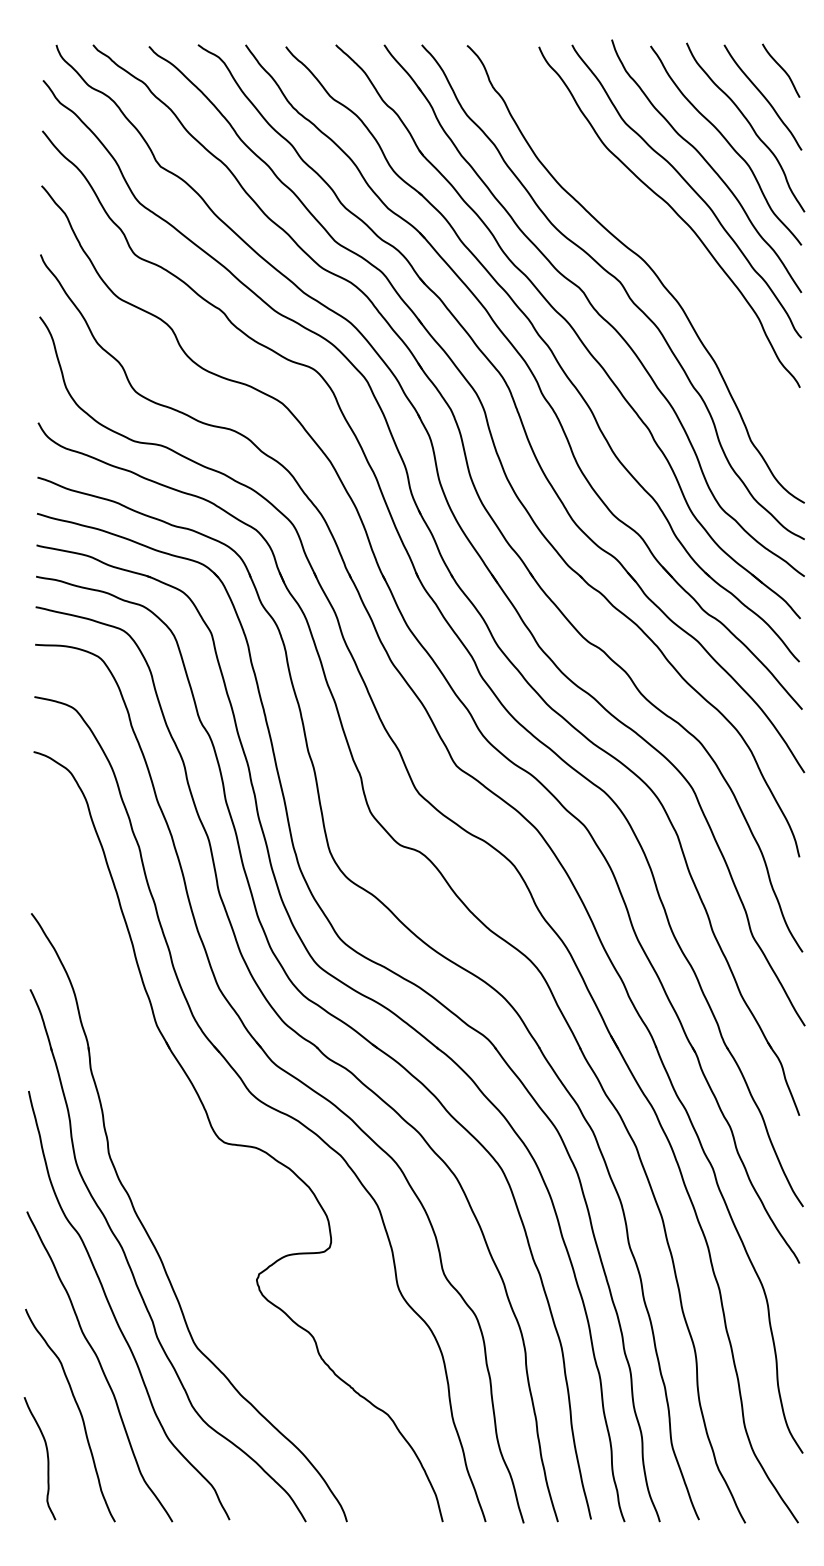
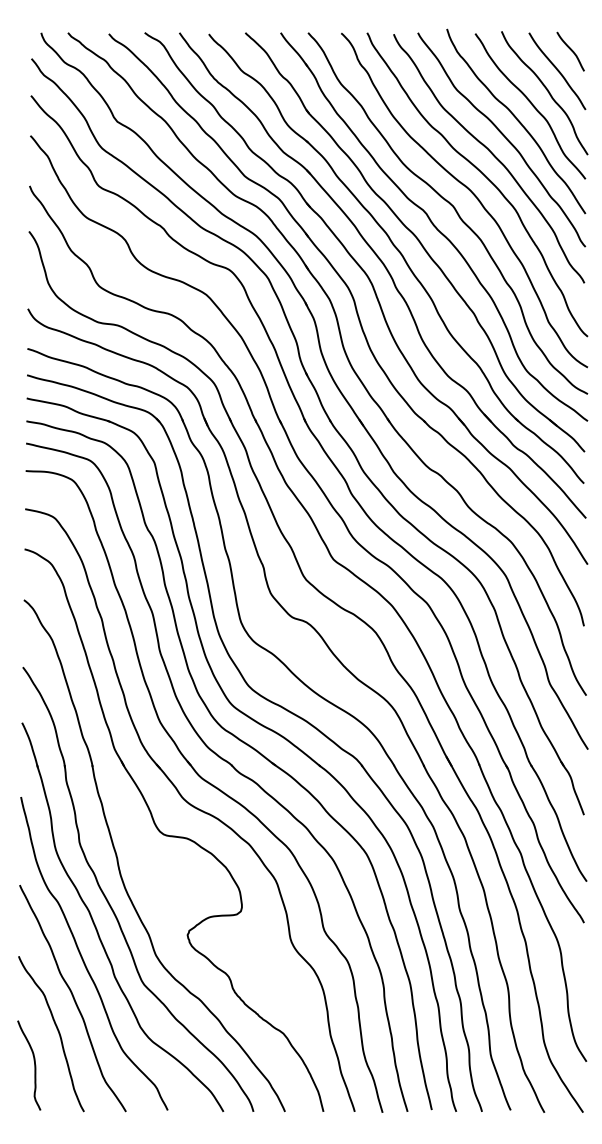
curve: (663, 241) -> (484, 176), added
part: (162, 1175) -> (118, 858), added

